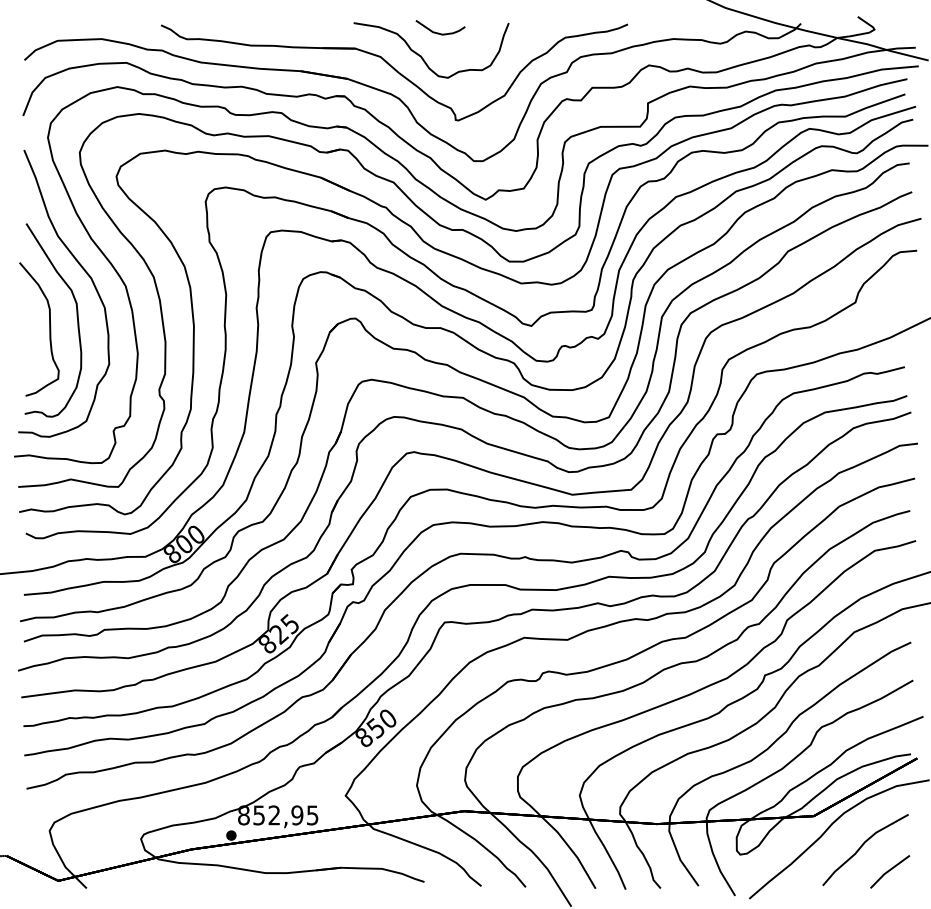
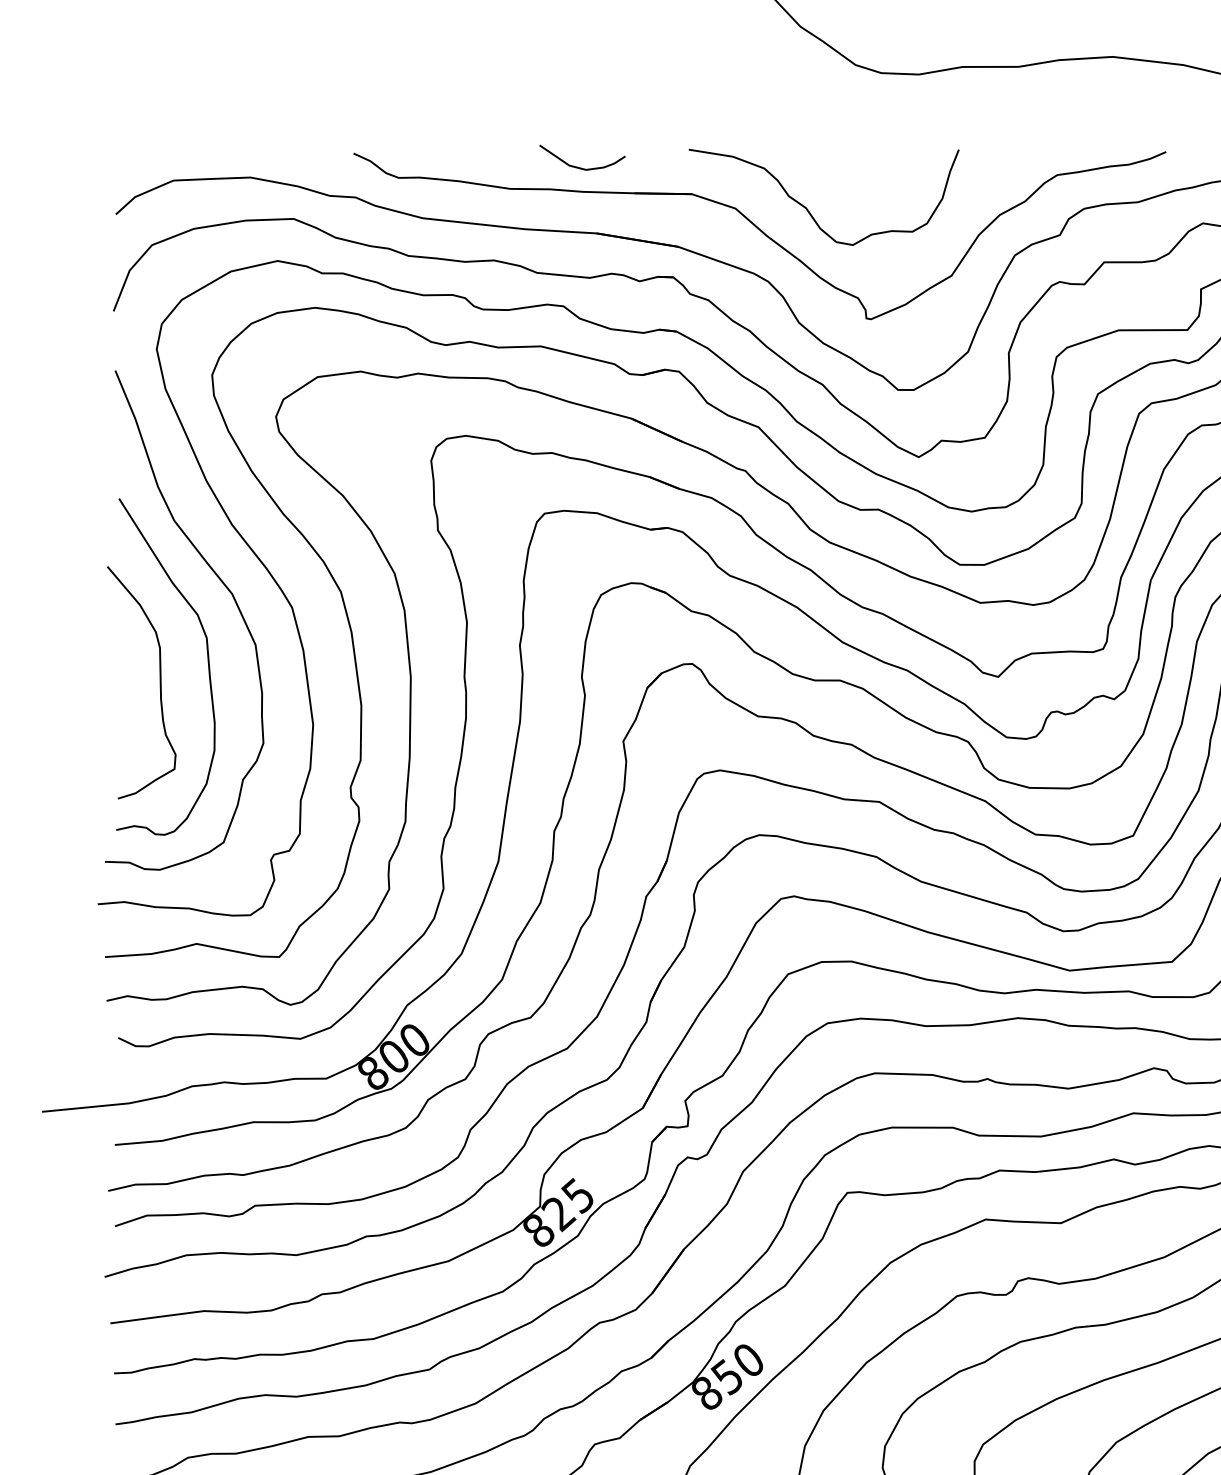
part: (440, 27) -> (582, 157), moved

